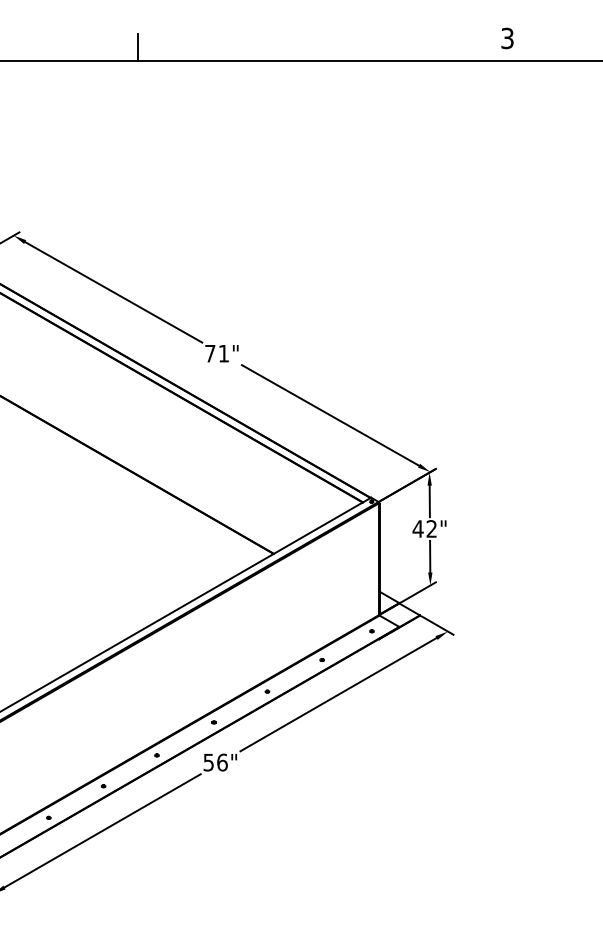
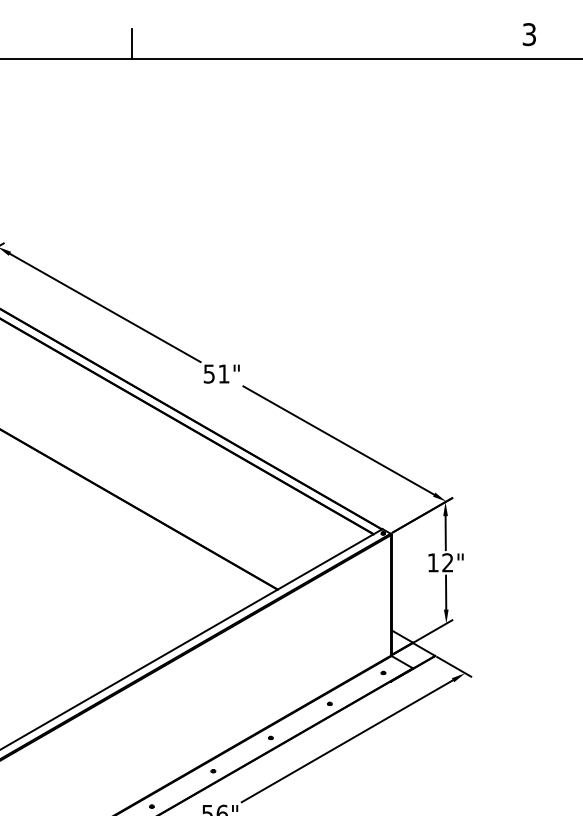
text: (210, 353) -> (209, 373), 71" -> 51"
text: (417, 528) -> (432, 562), 42" -> 12"

